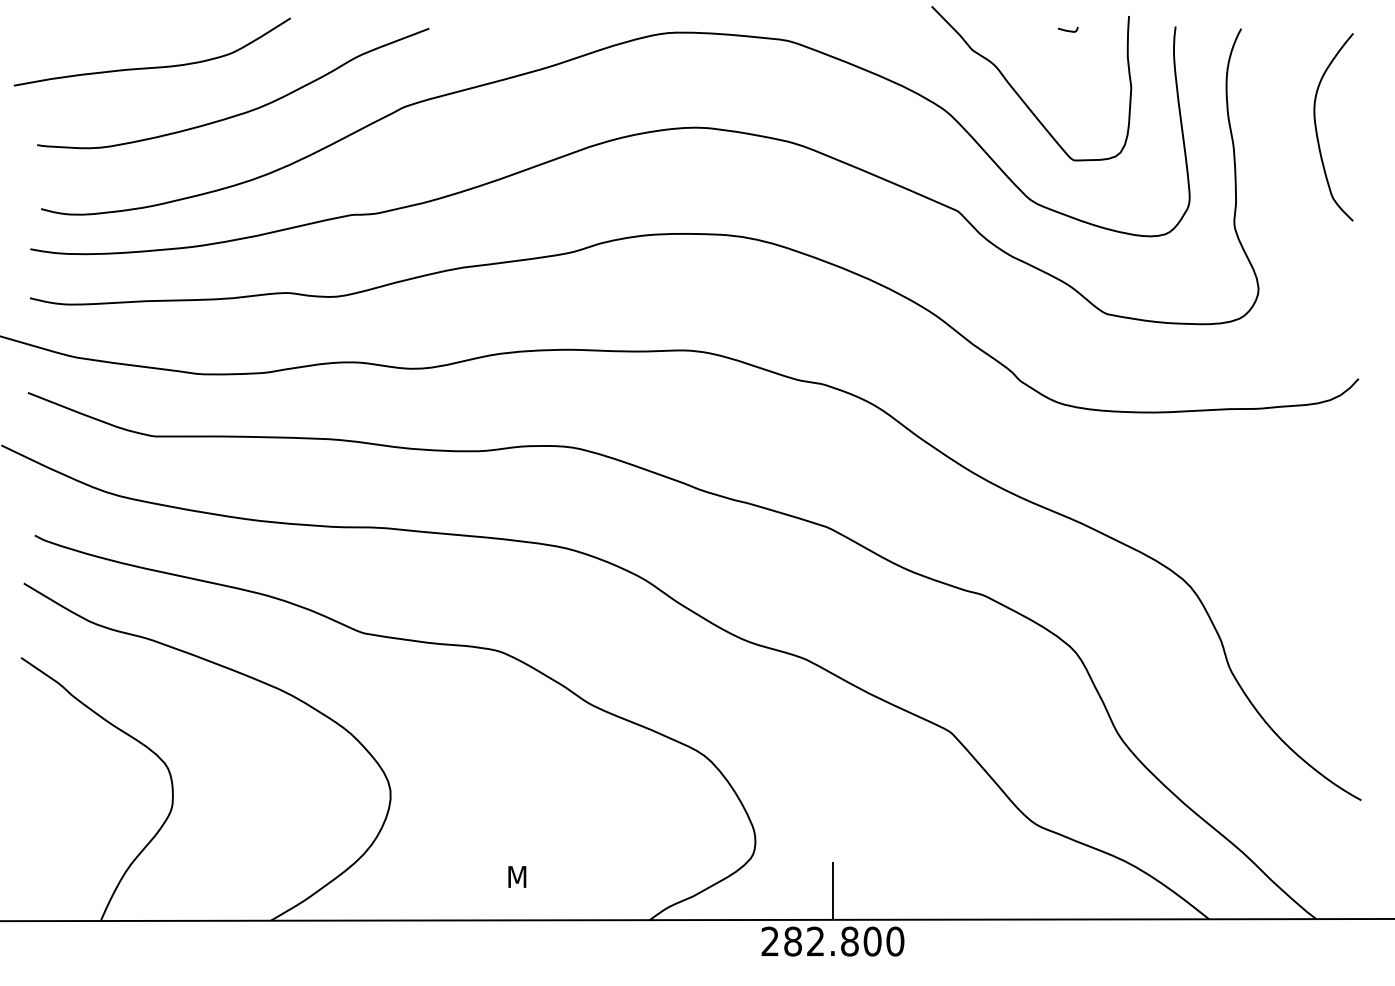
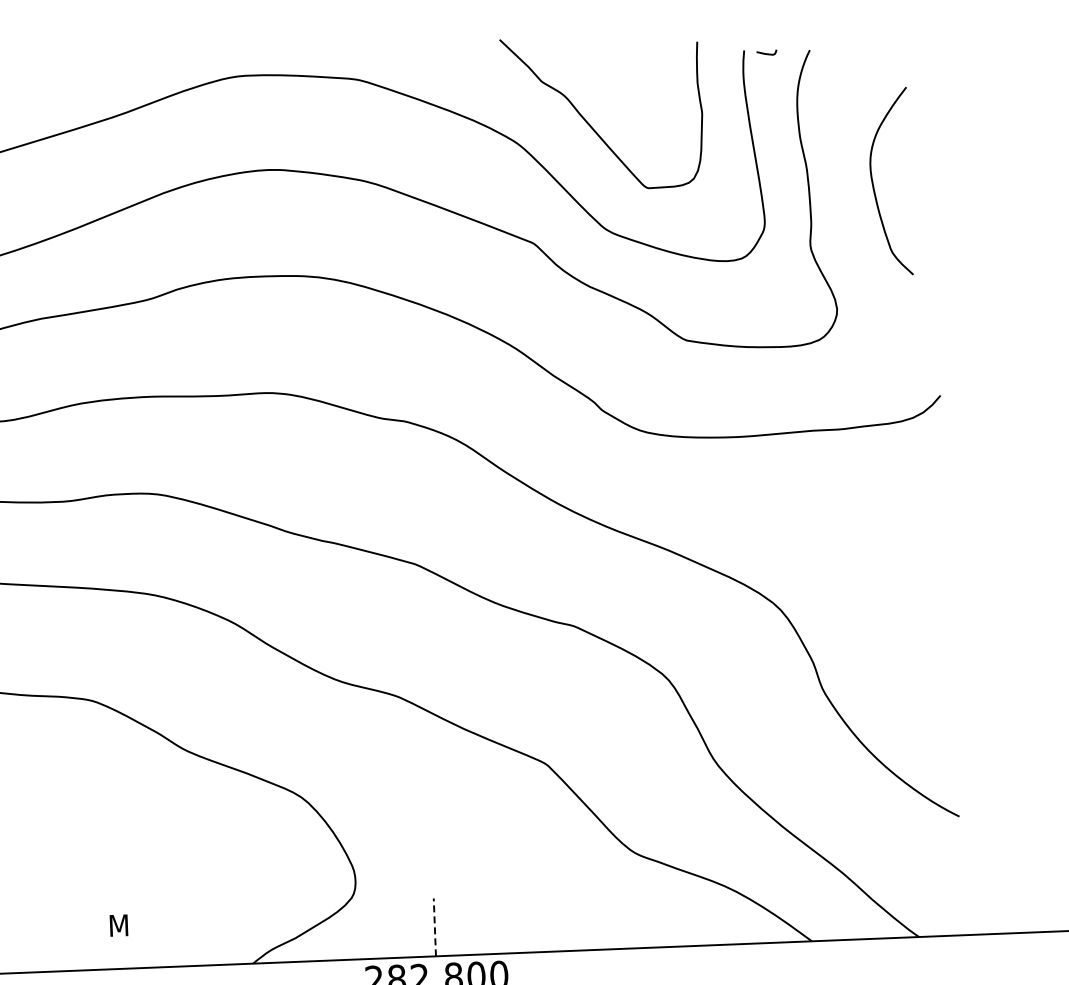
curve: (1068, 30) -> (767, 53), moved
curve: (1317, 130) -> (874, 185), moved
line: (832, 890) -> (434, 927), solid -> dashed

